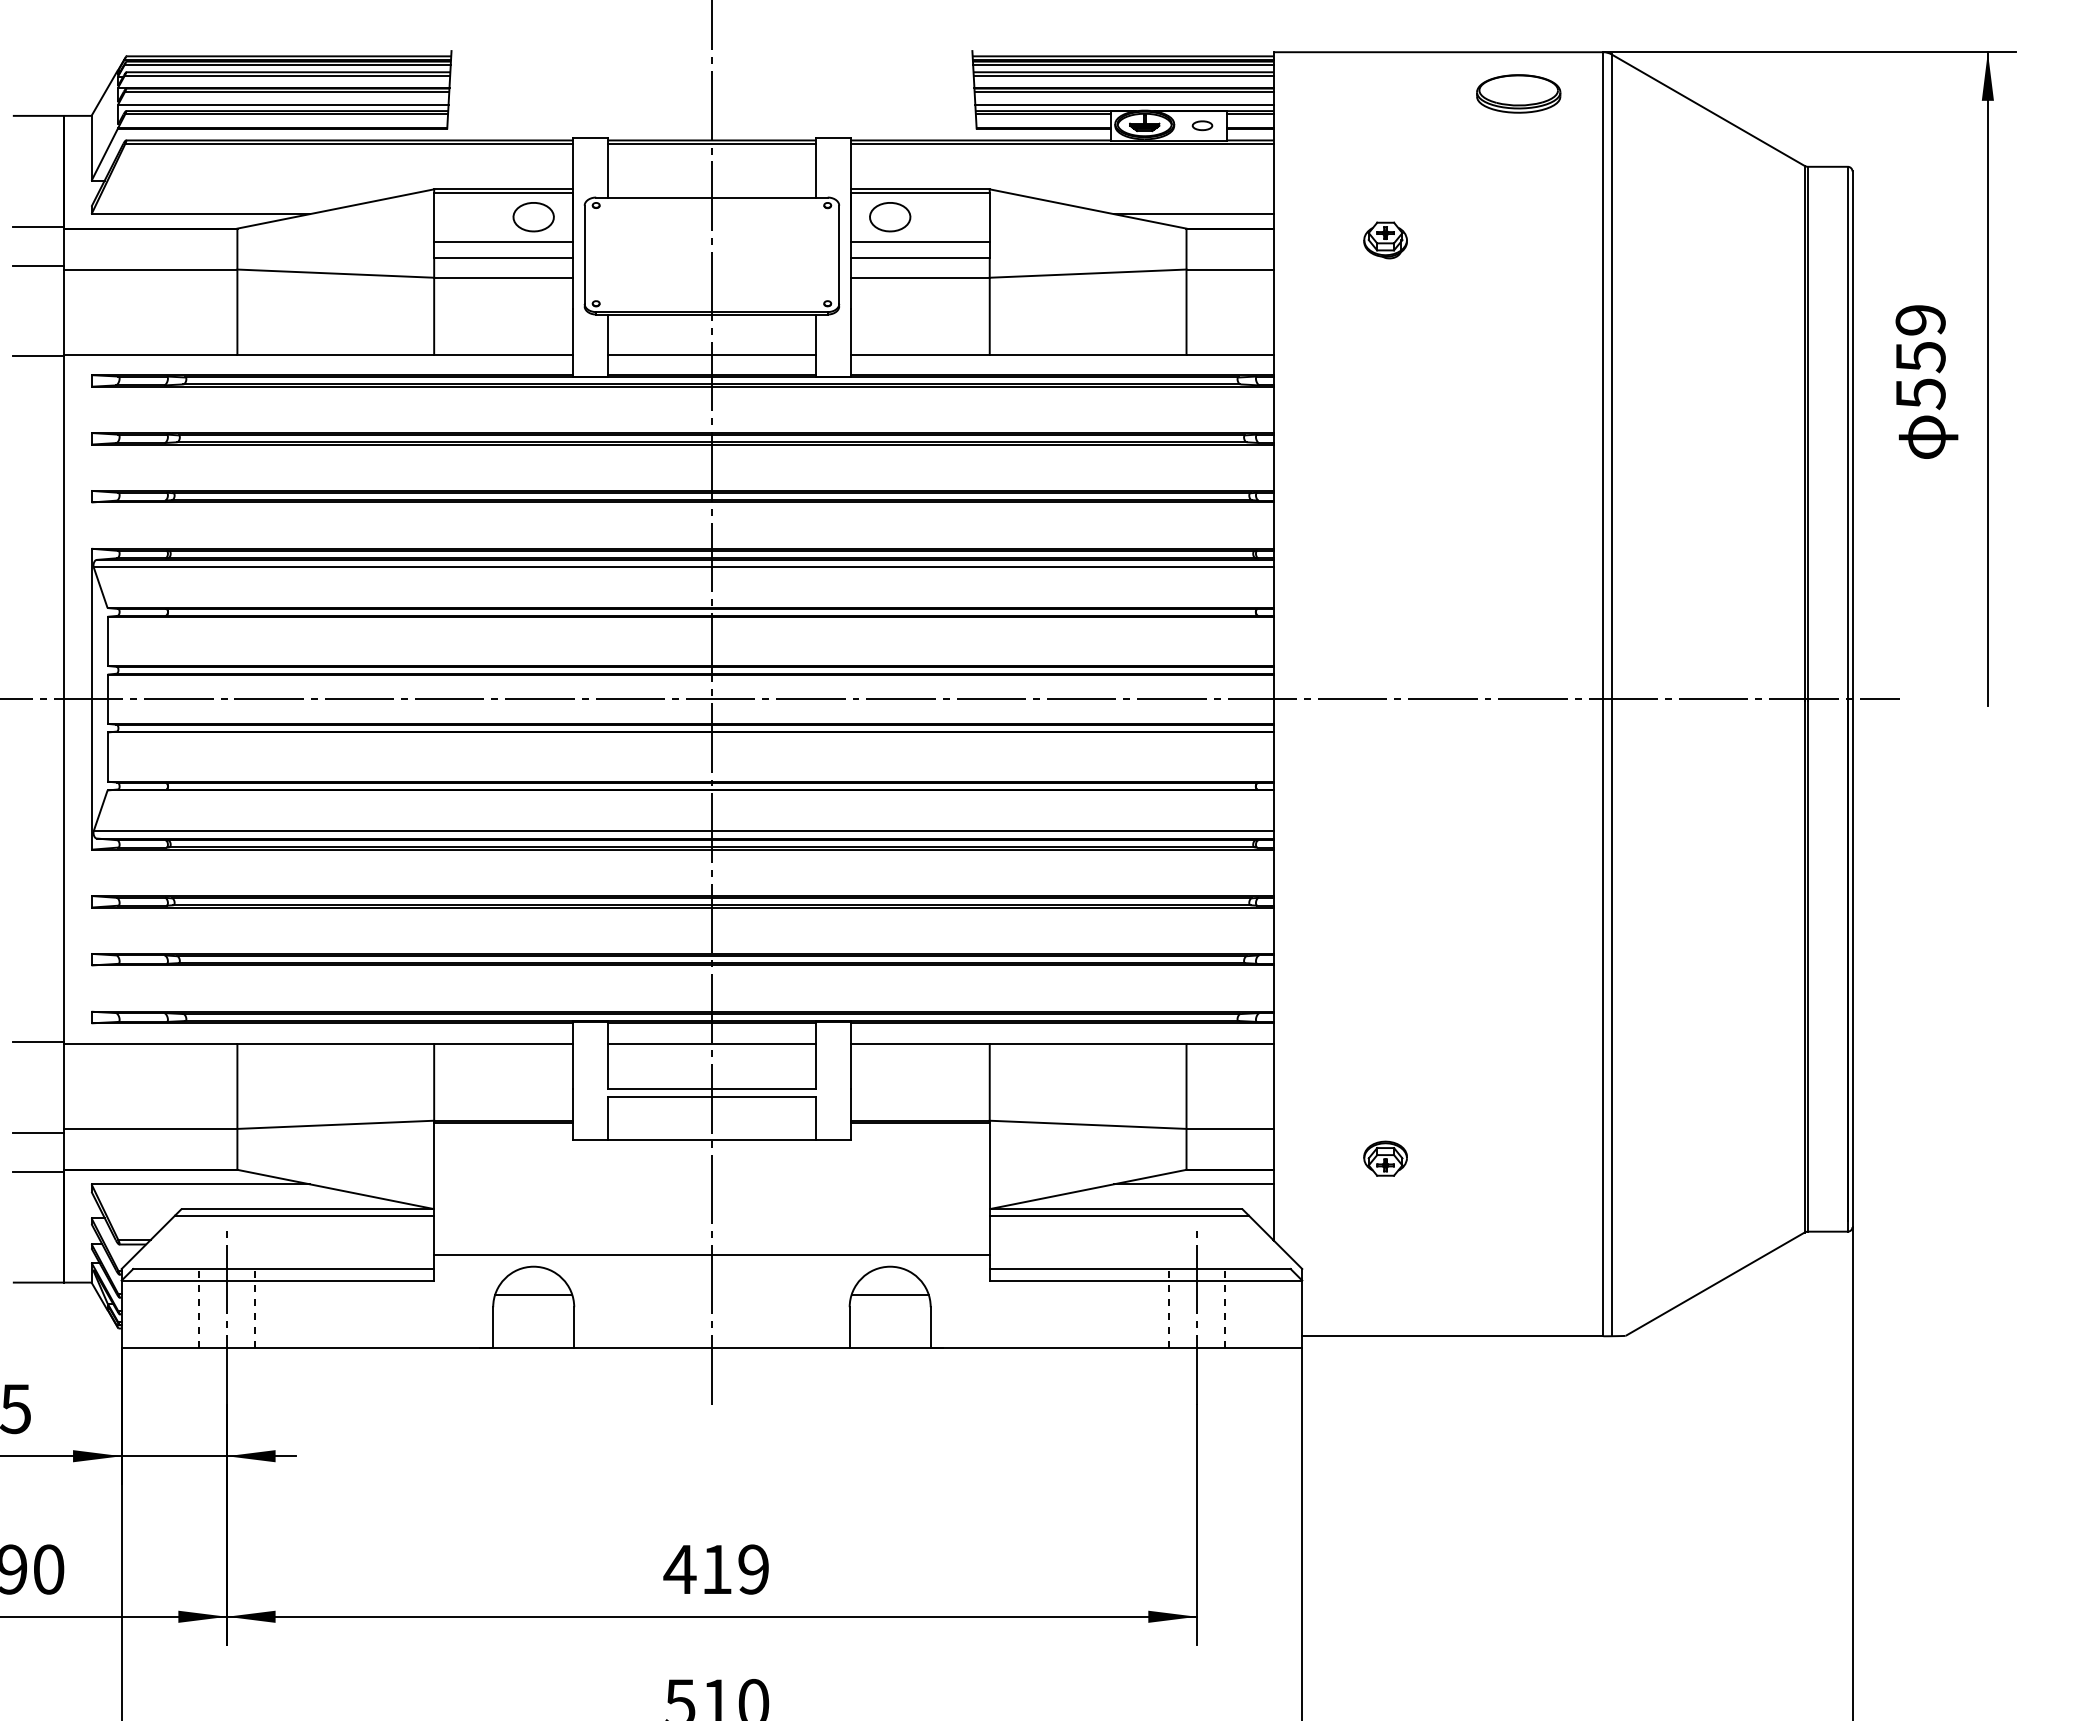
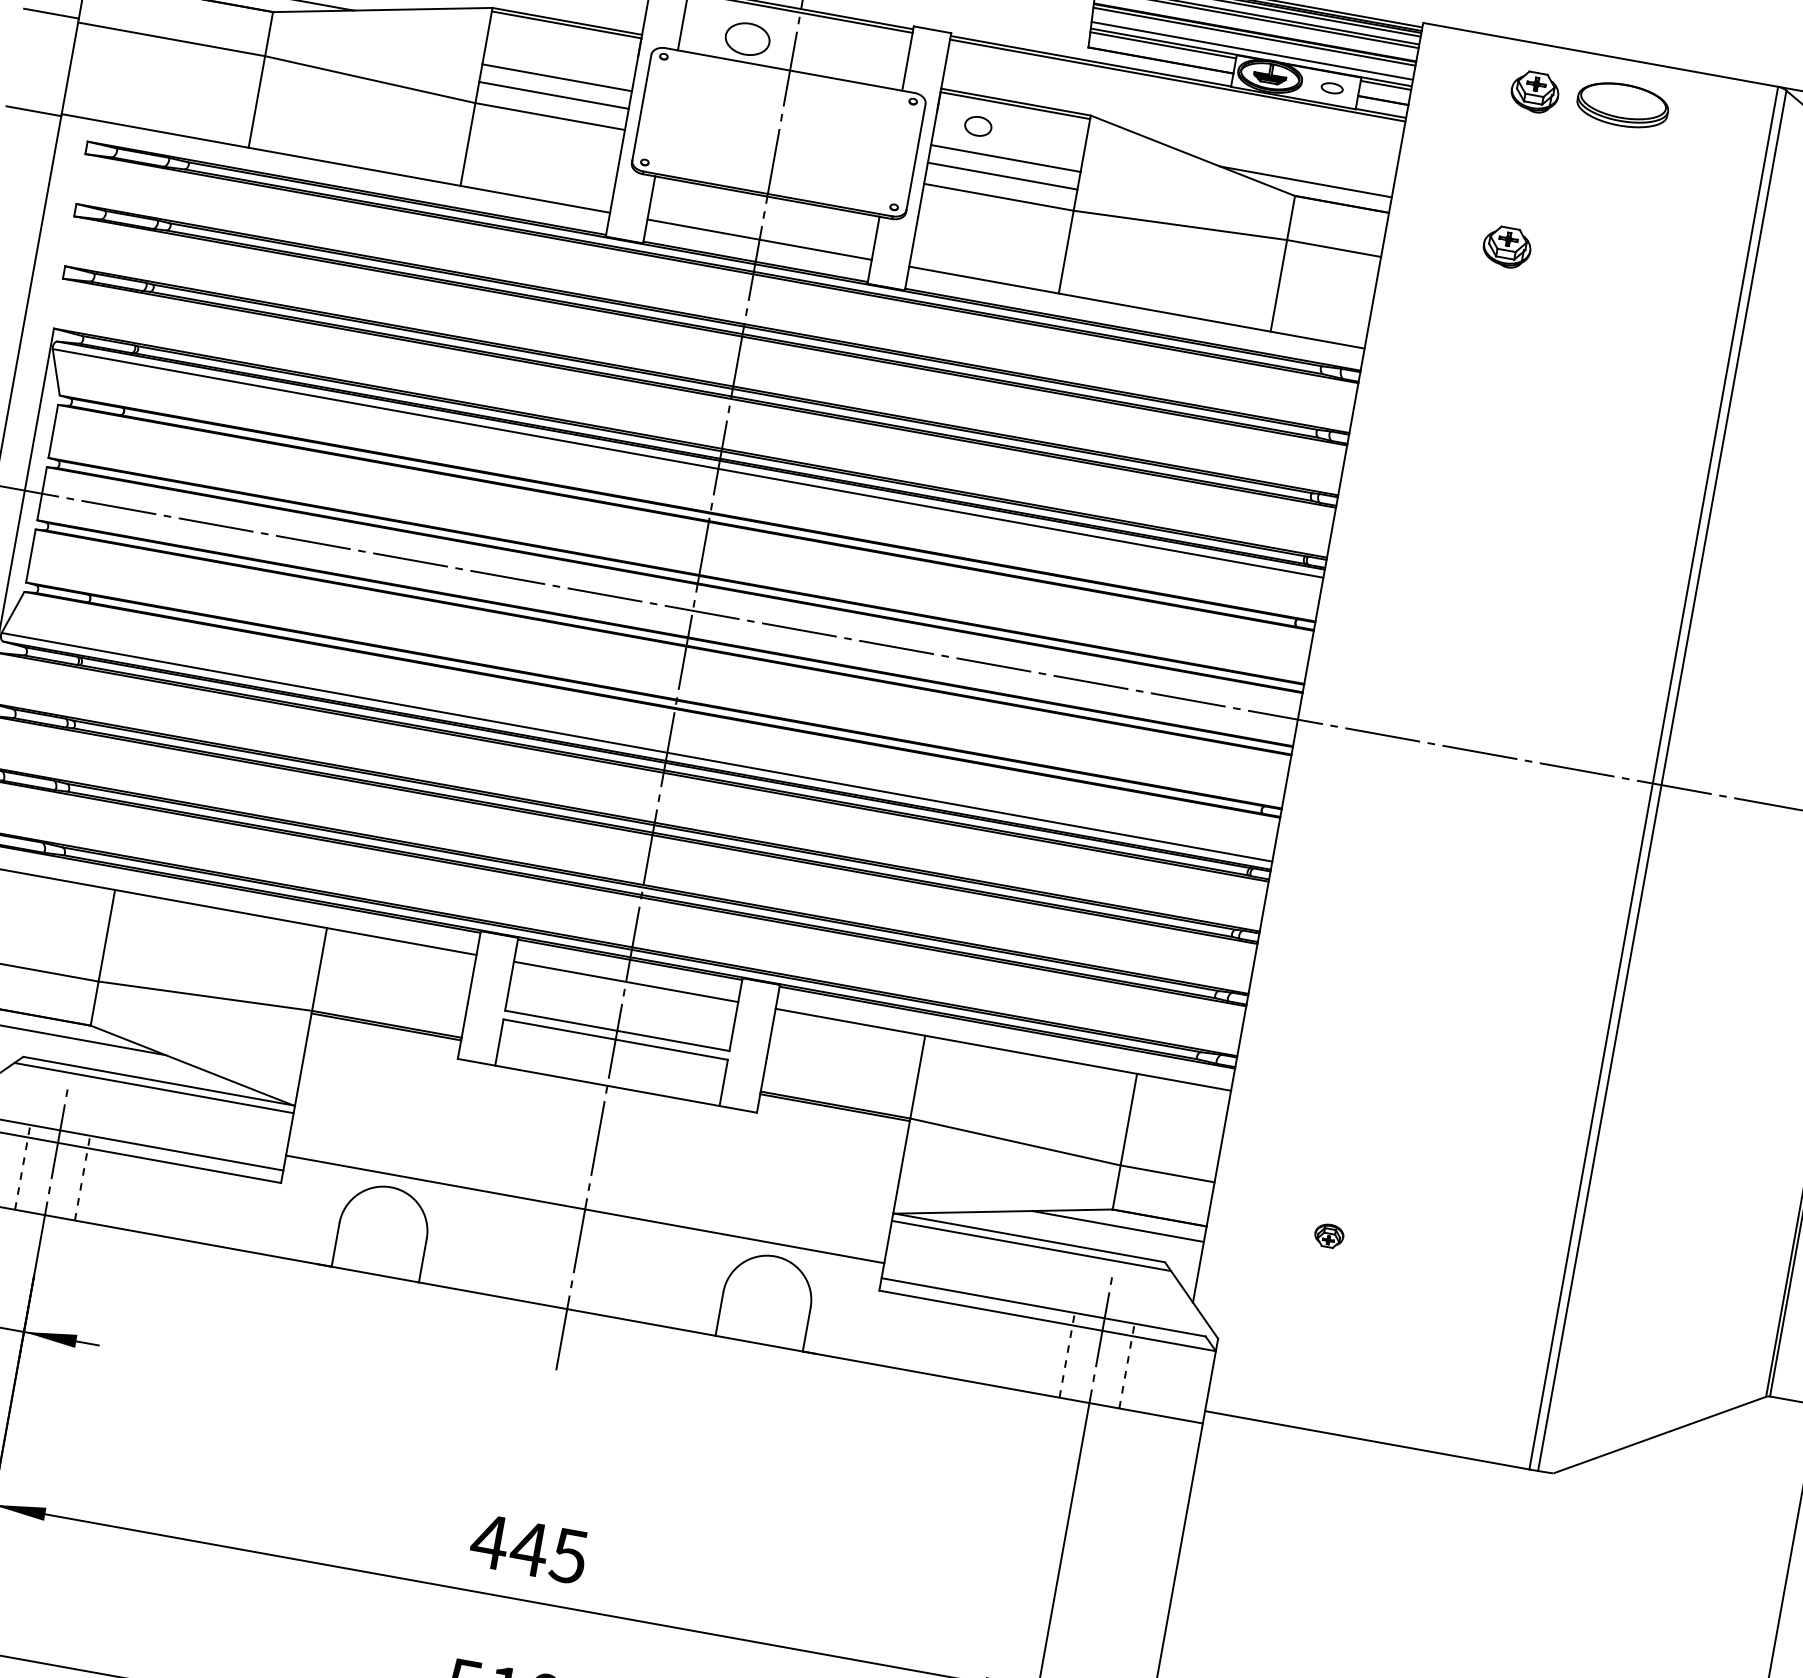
part: (1518, 93) -> (1622, 104), moved
part: (1385, 96) -> (1534, 92), added
part: (533, 217) -> (747, 39), moved
part: (890, 217) -> (978, 126), size x0.6
part: (1385, 1158) -> (1329, 1235), size x0.6
line: (533, 1294) -> (385, 1217), removed
line: (889, 1294) -> (768, 1286), removed
text: (734, 1569) -> (548, 1552), 419 -> 445

